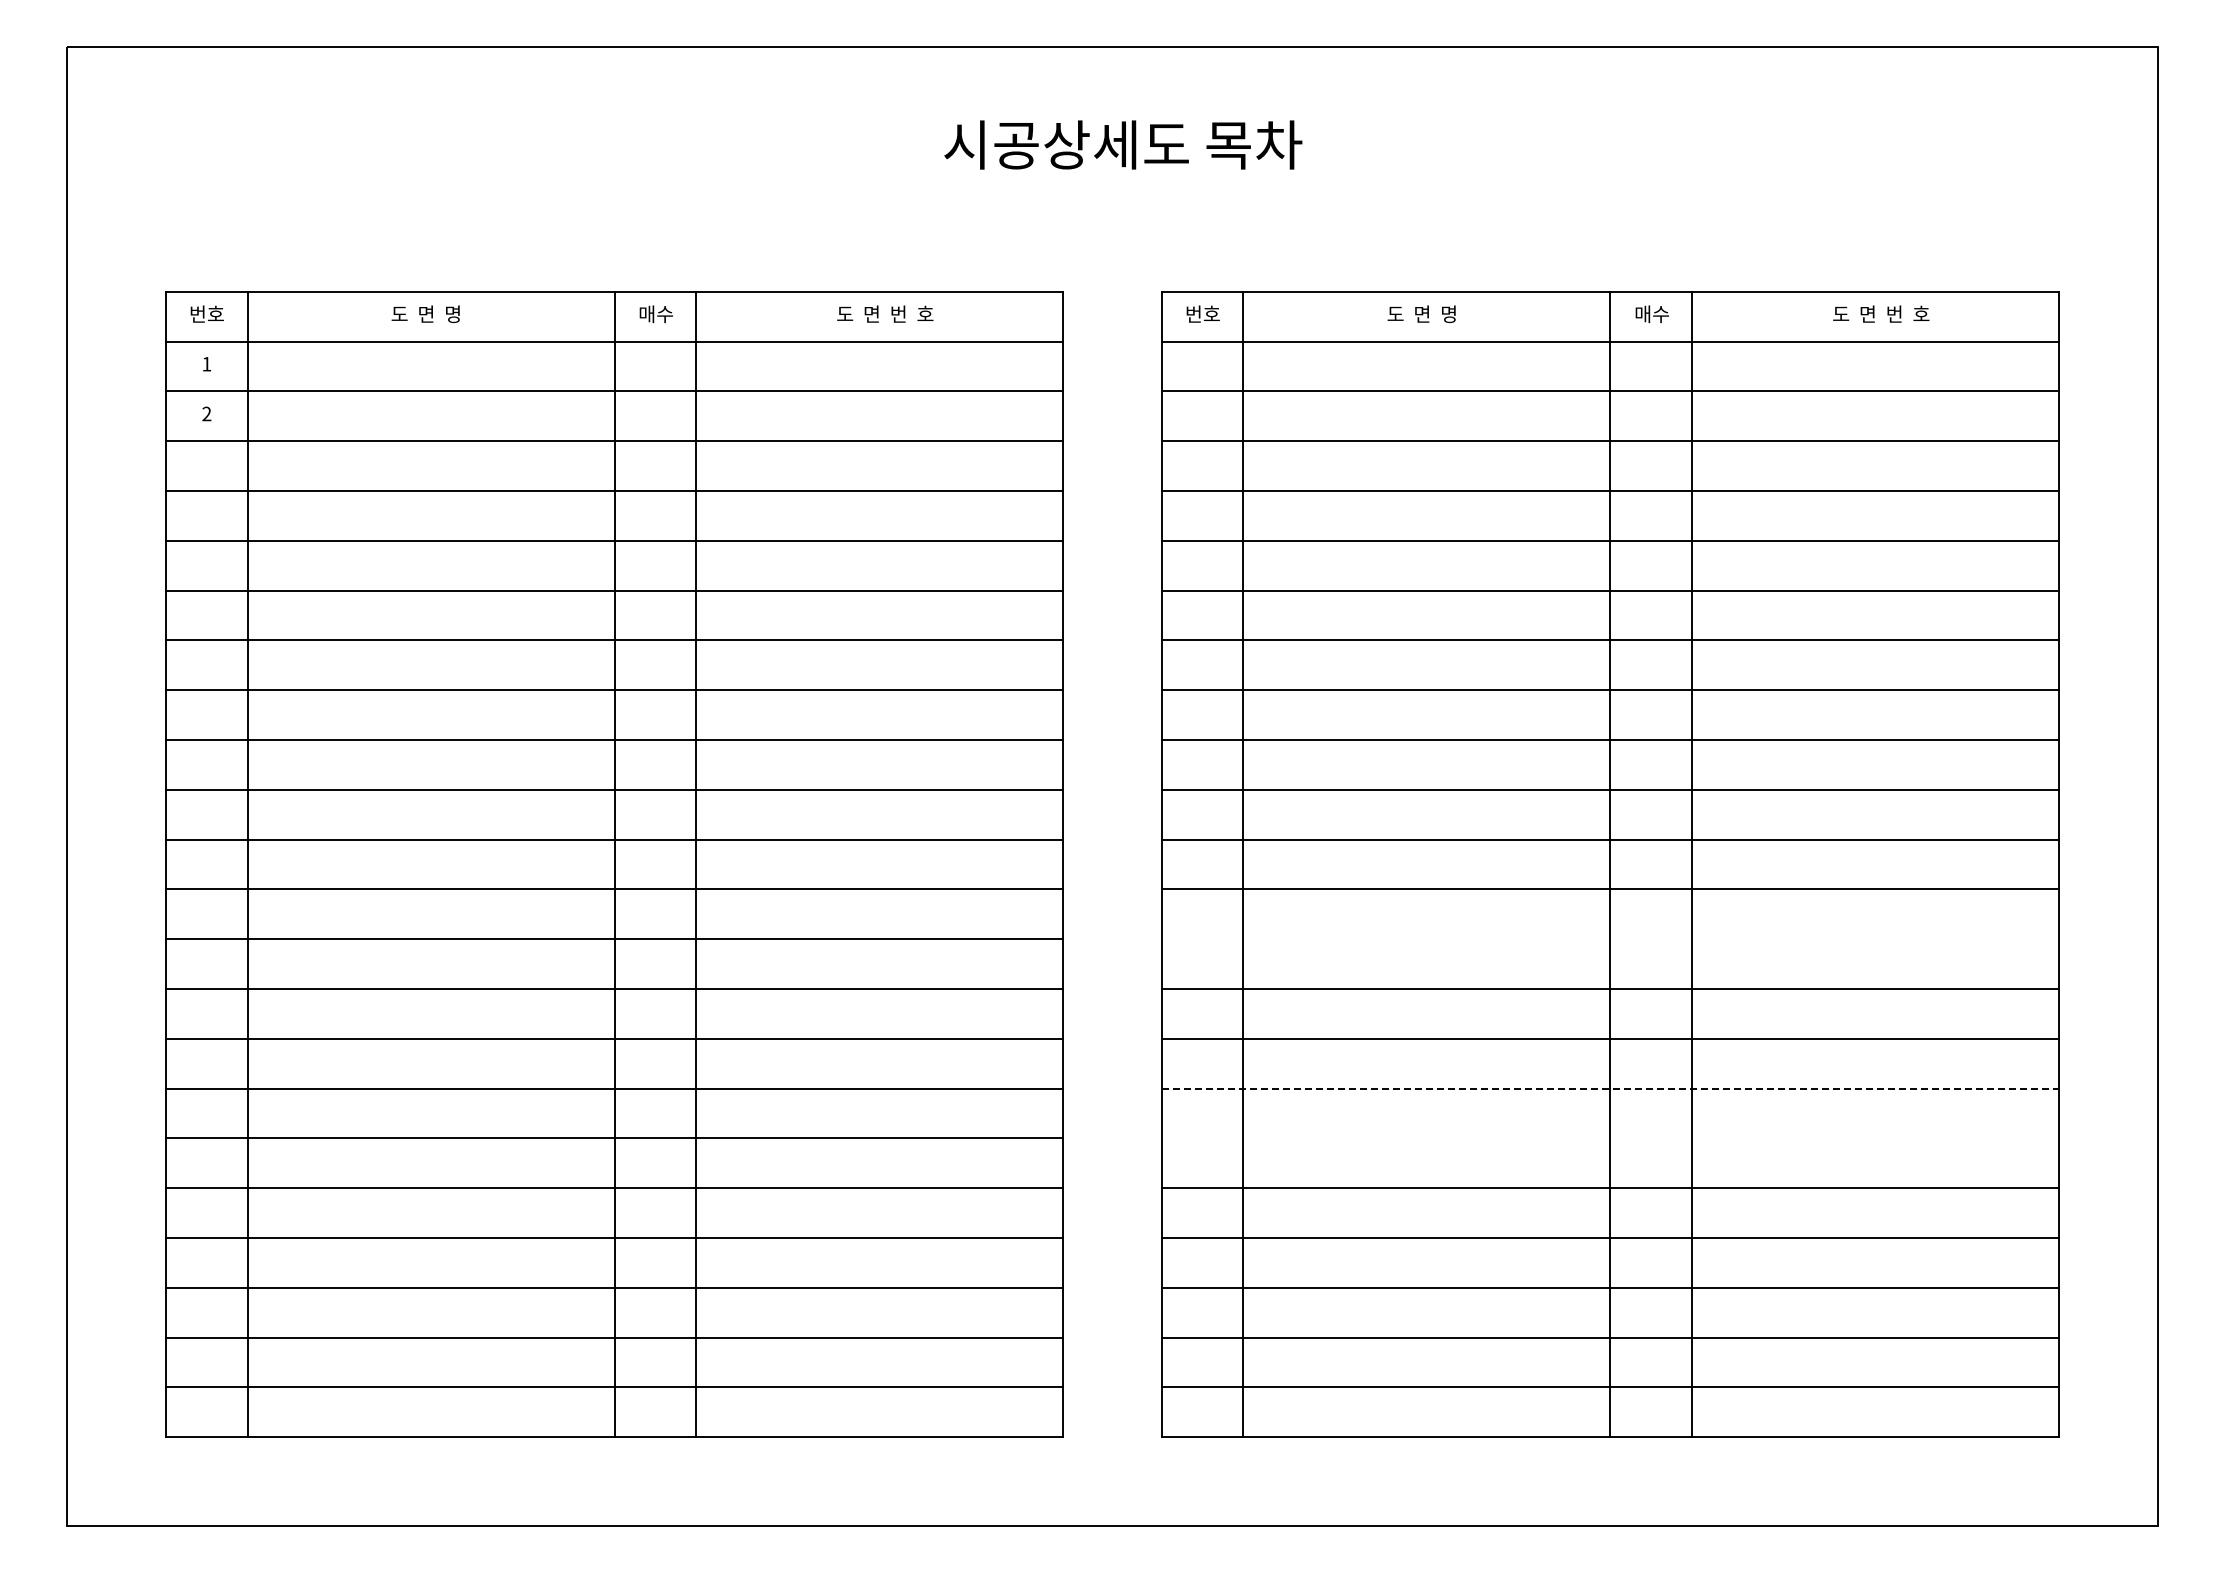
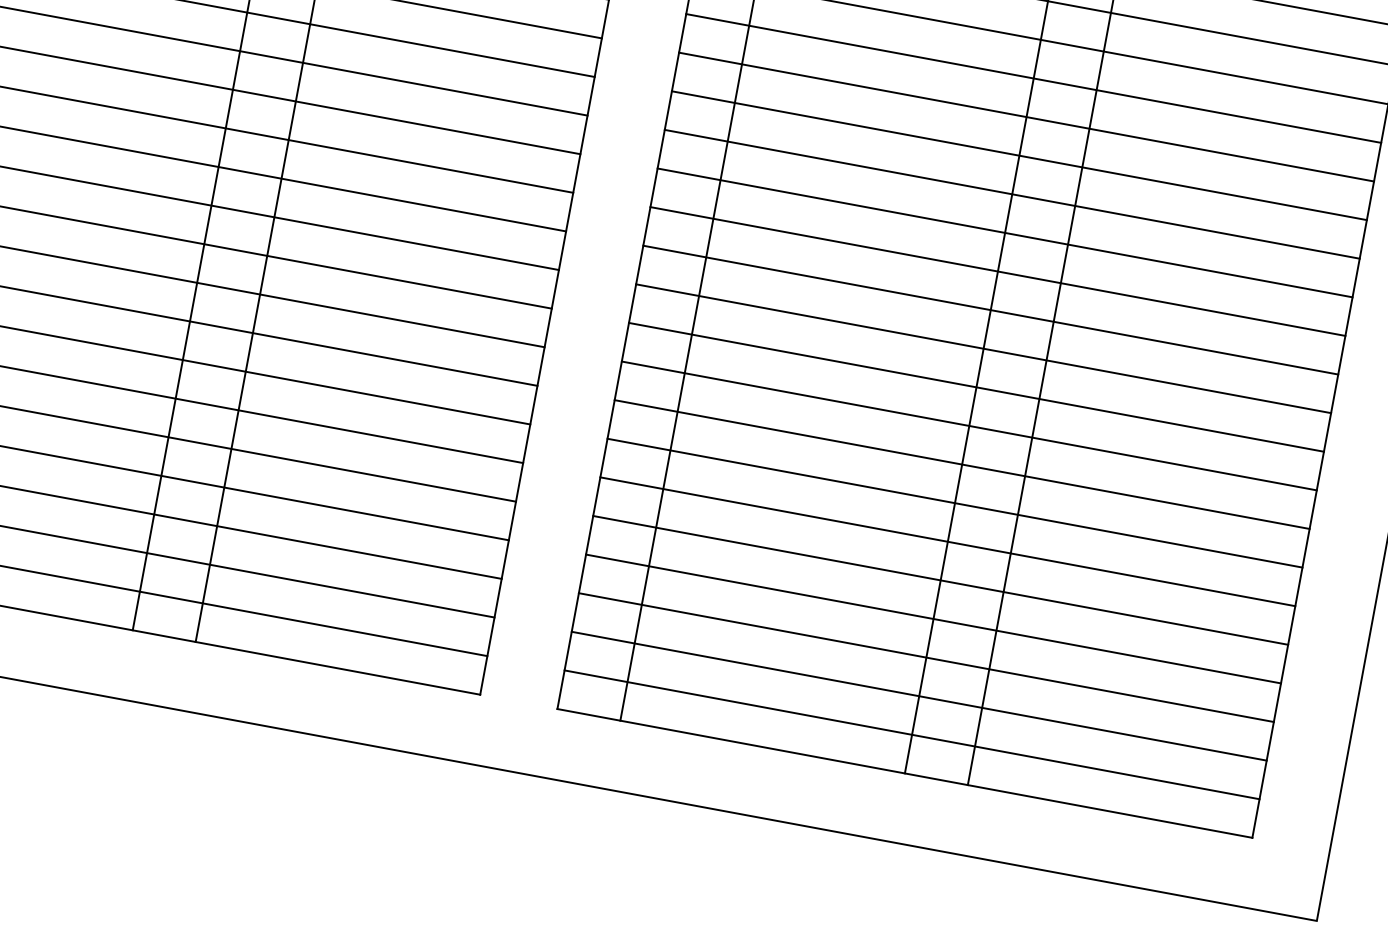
line: (1610, 939) -> (976, 387), added
line: (1610, 1088) -> (955, 503), dashed -> solid
line: (1610, 1138) -> (947, 541), added

